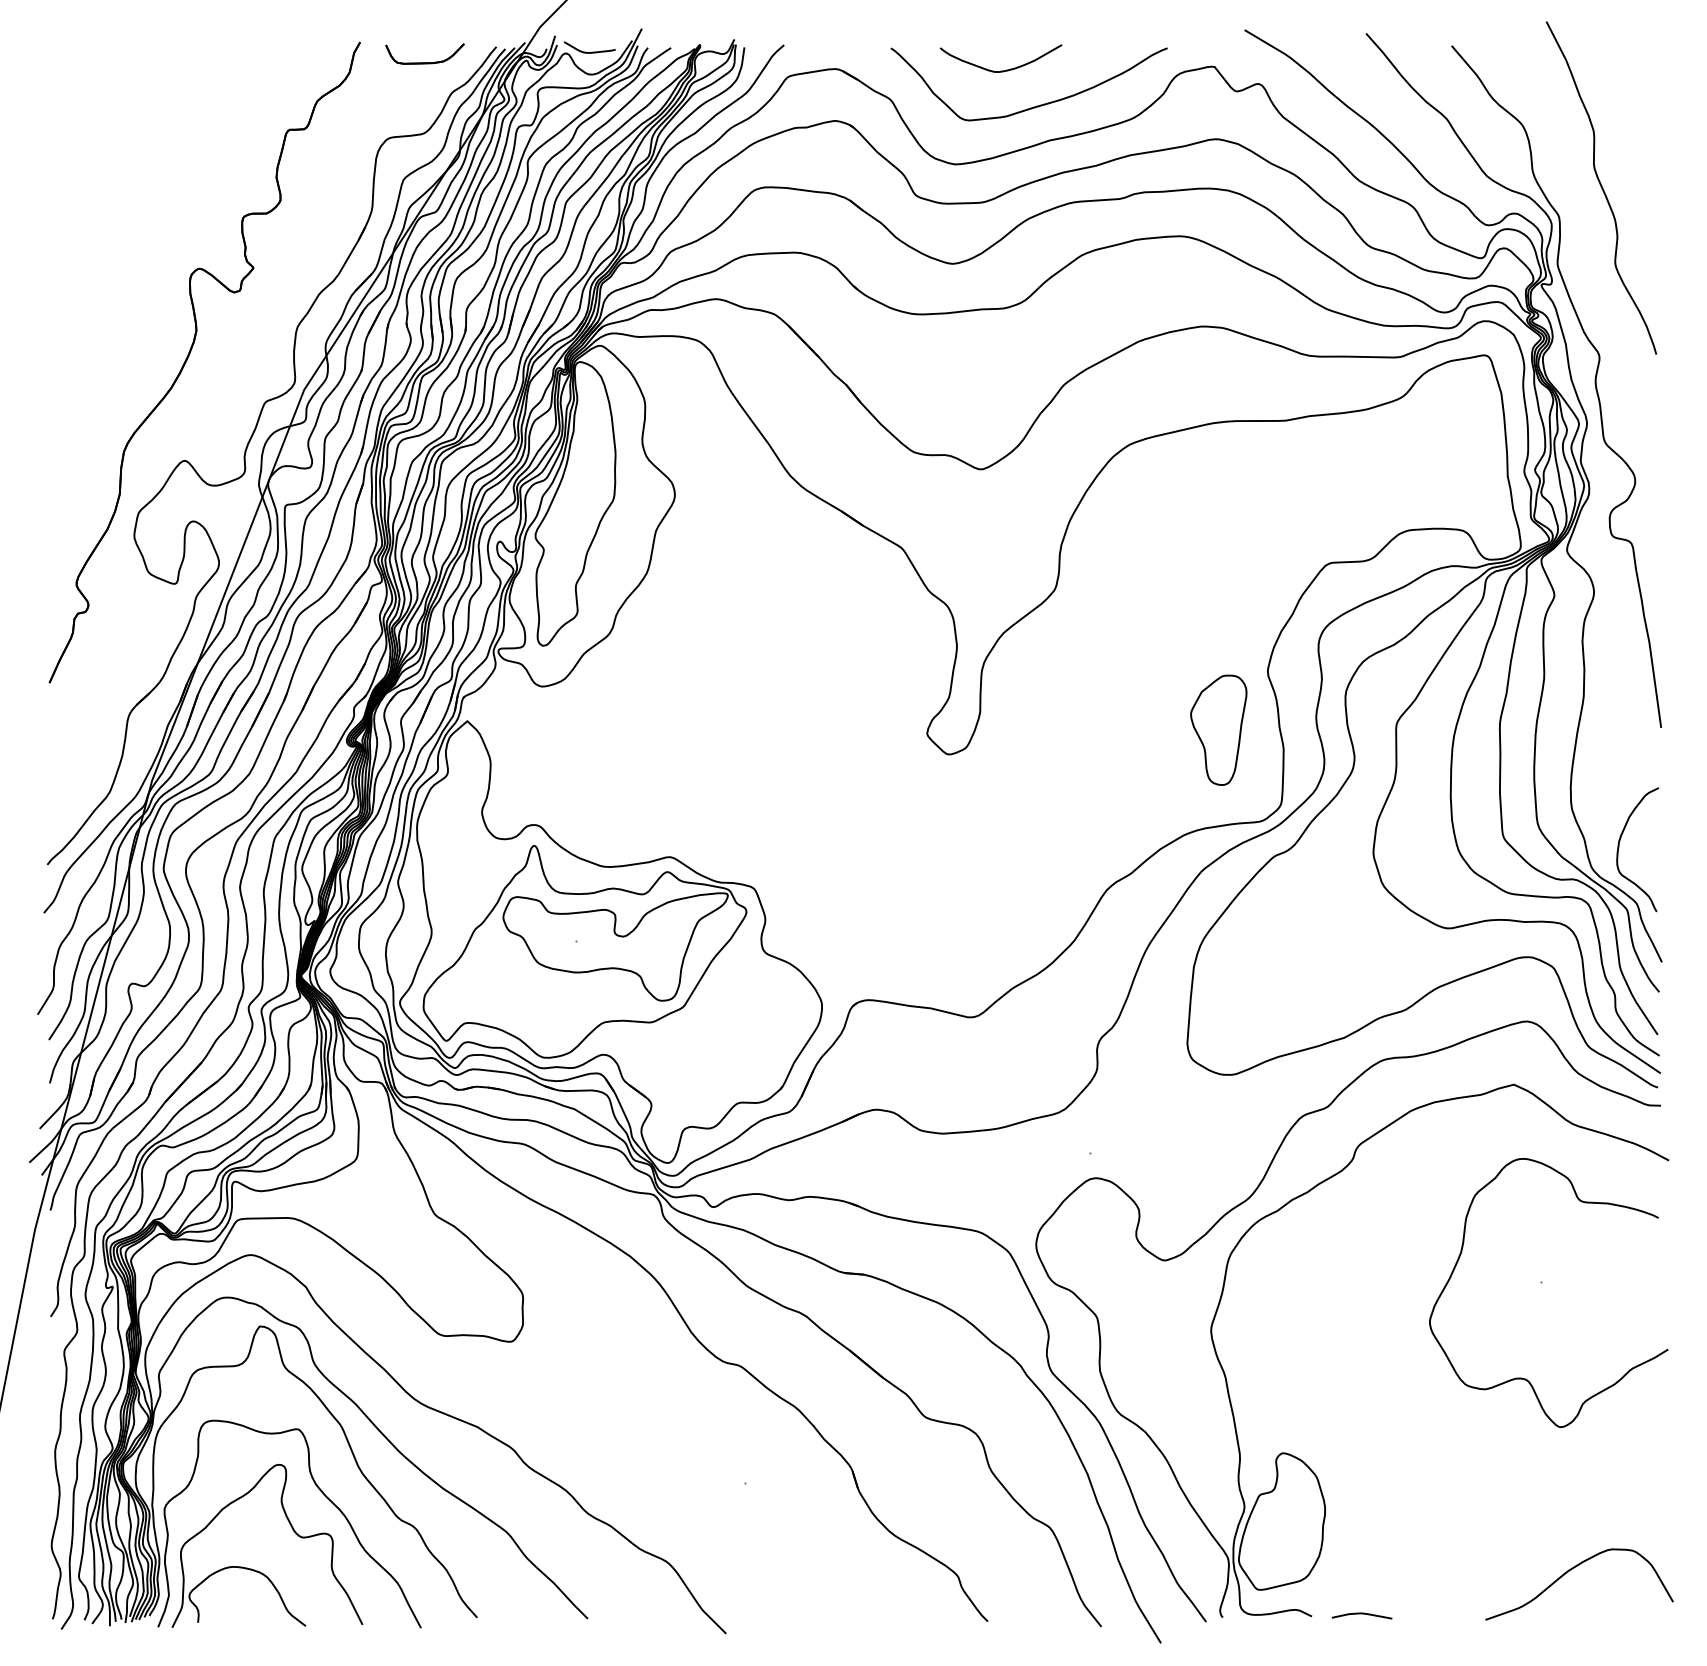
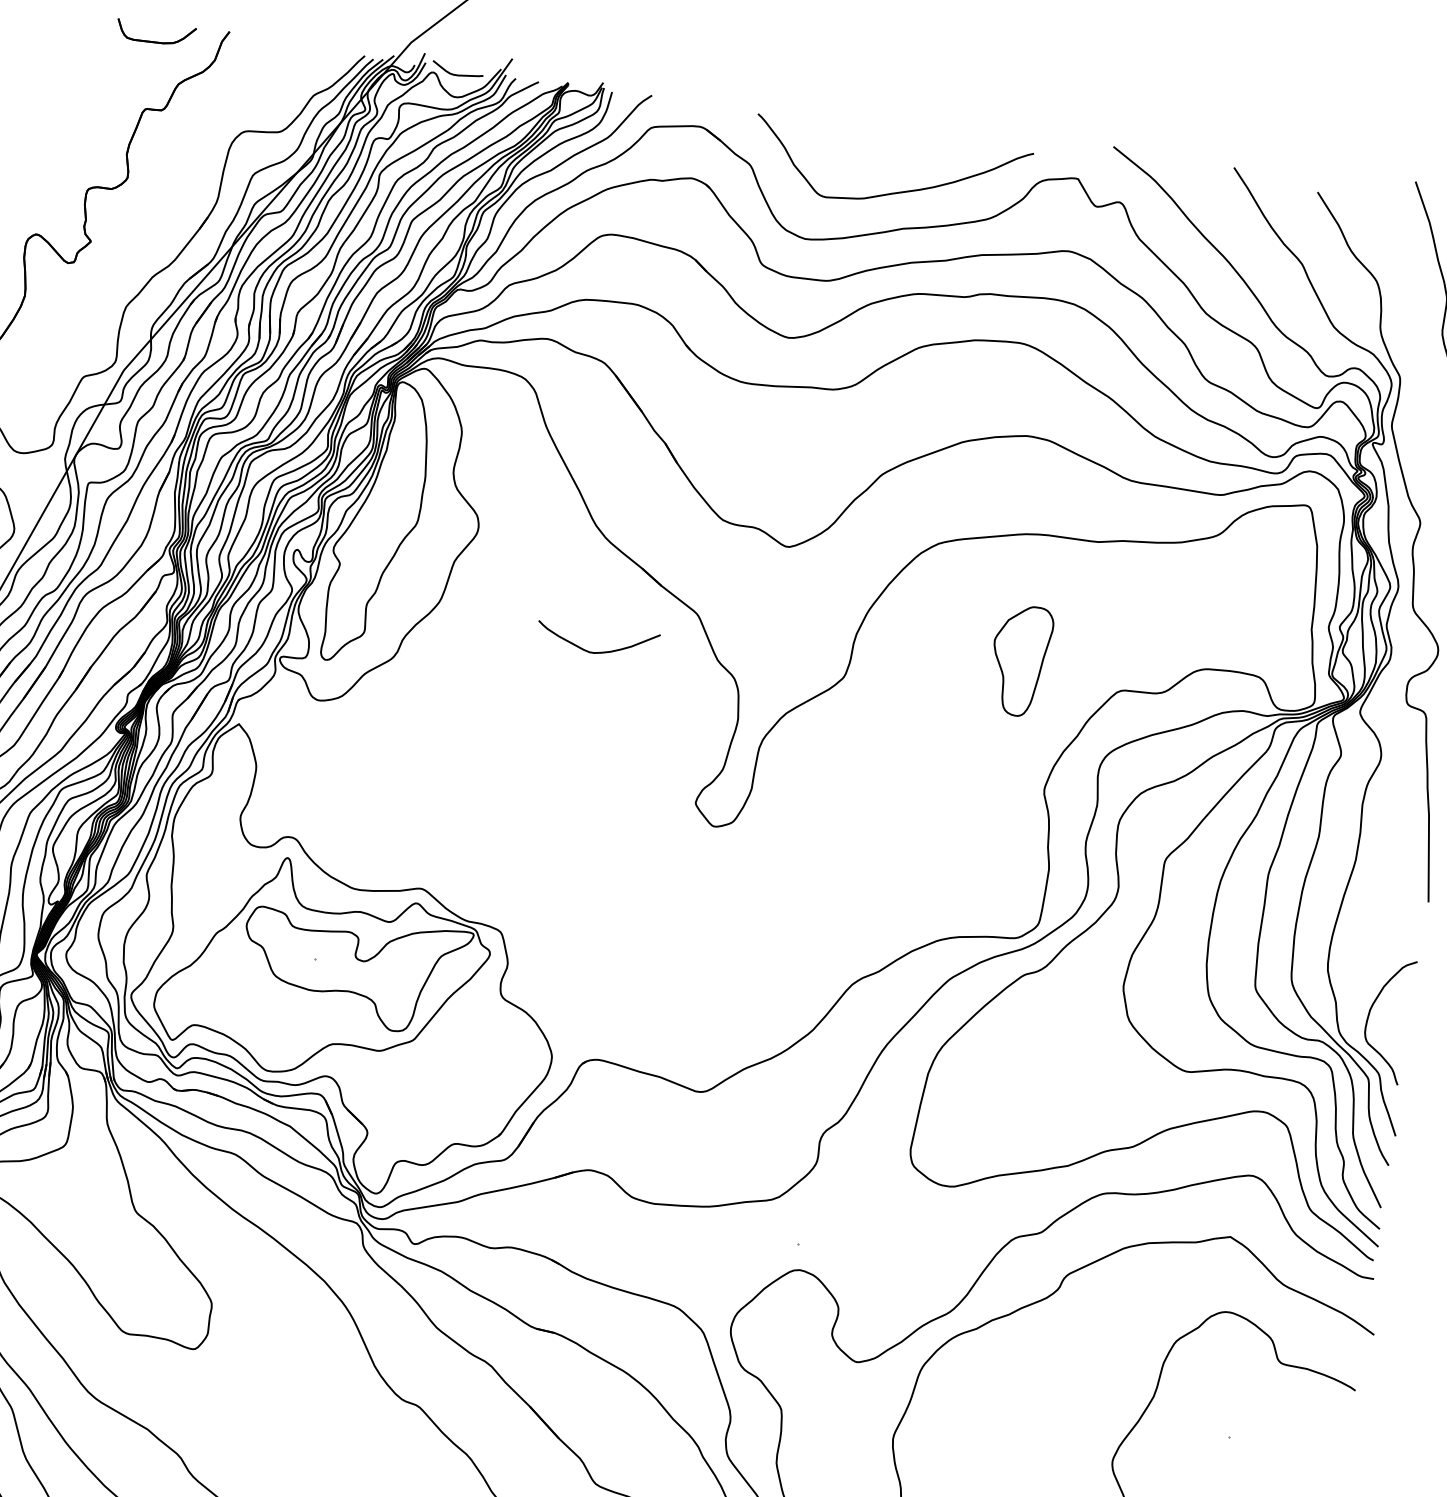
part: (424, 62) -> (154, 41), moved
curve: (1001, 70) -> (596, 651), moved
part: (1218, 729) -> (1019, 659), moved

